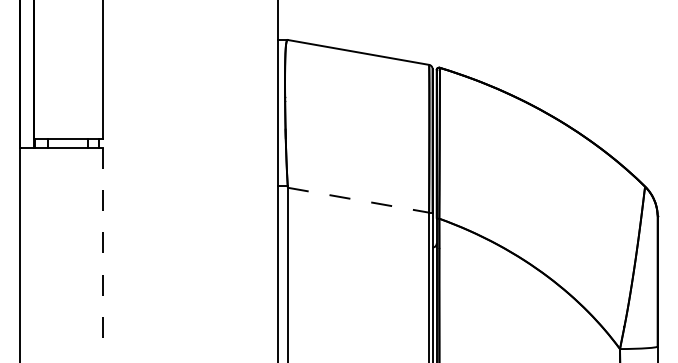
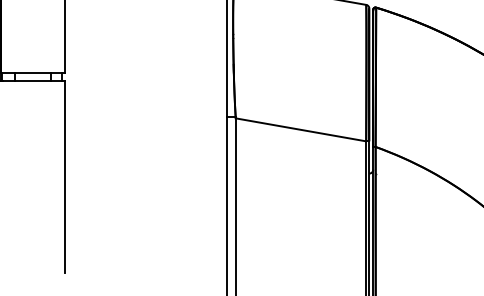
line: (358, 200) -> (300, 130), dashed -> solid
line: (102, 251) -> (64, 177), dashed -> solid

